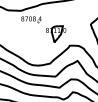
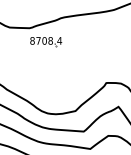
part: (56, 33) -> (85, 63), removed

